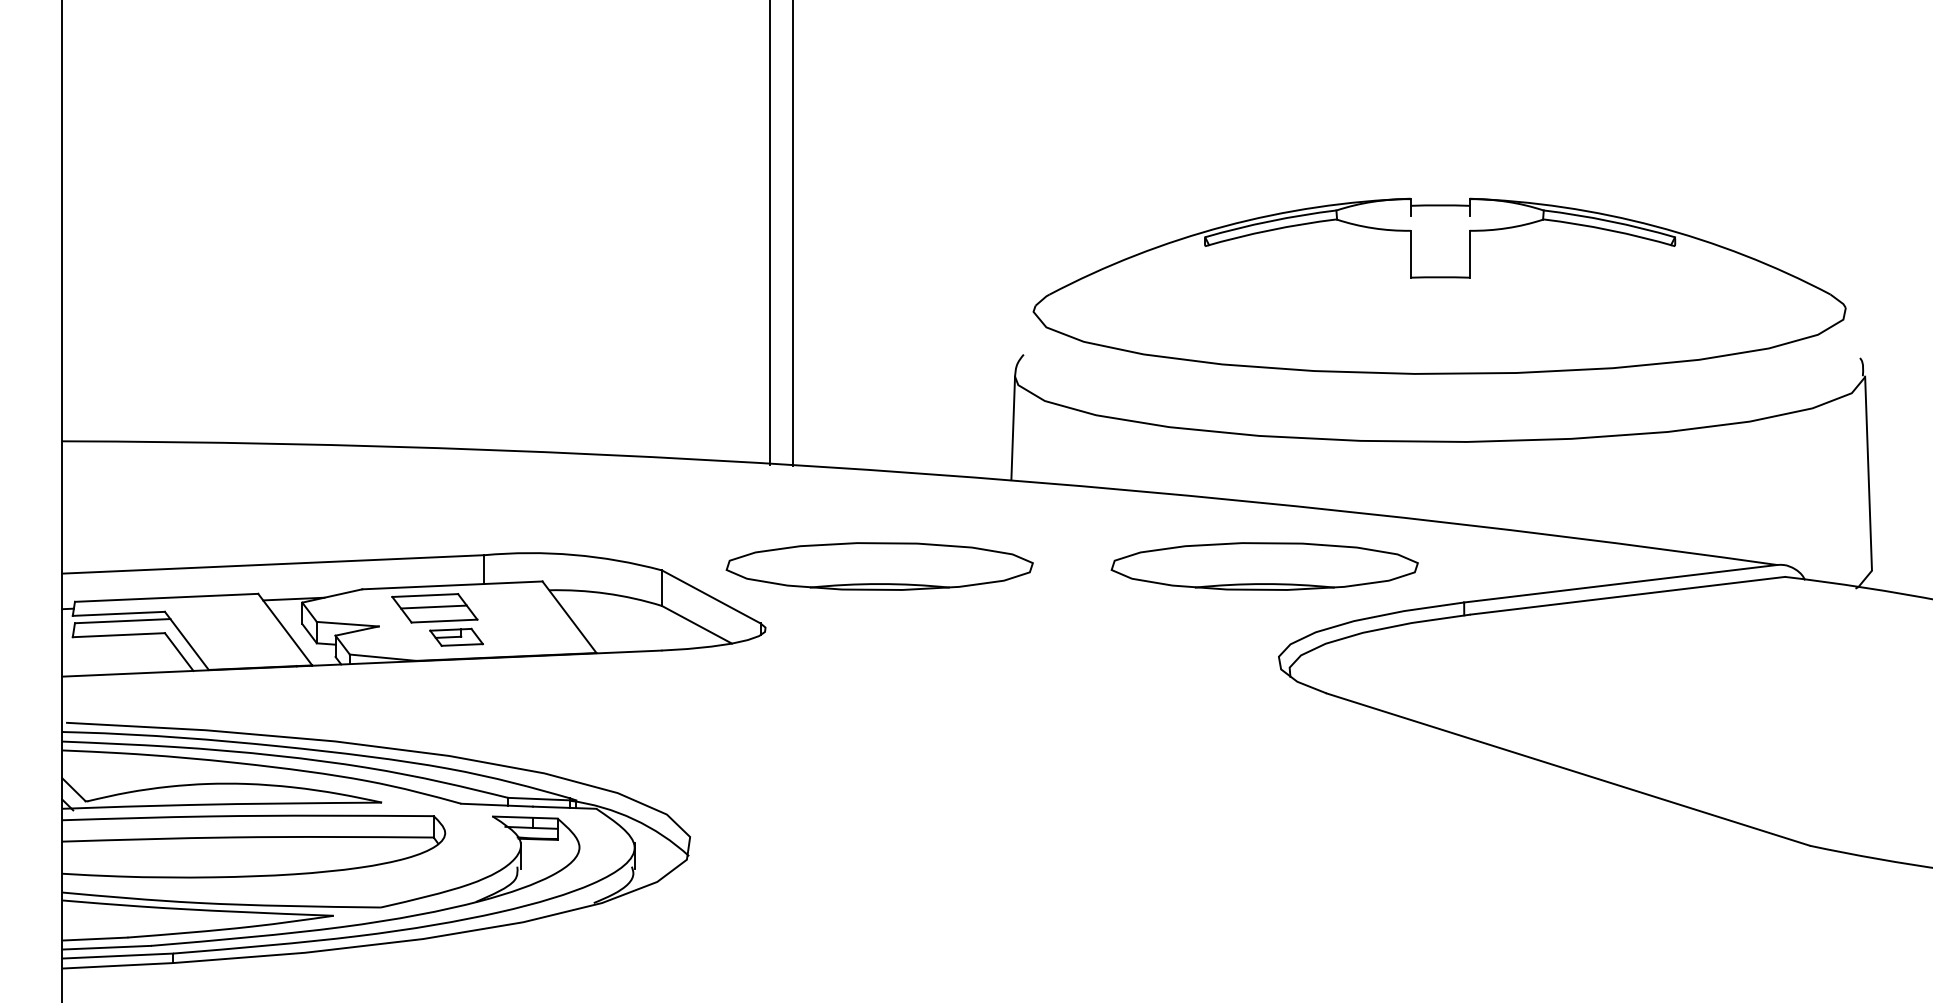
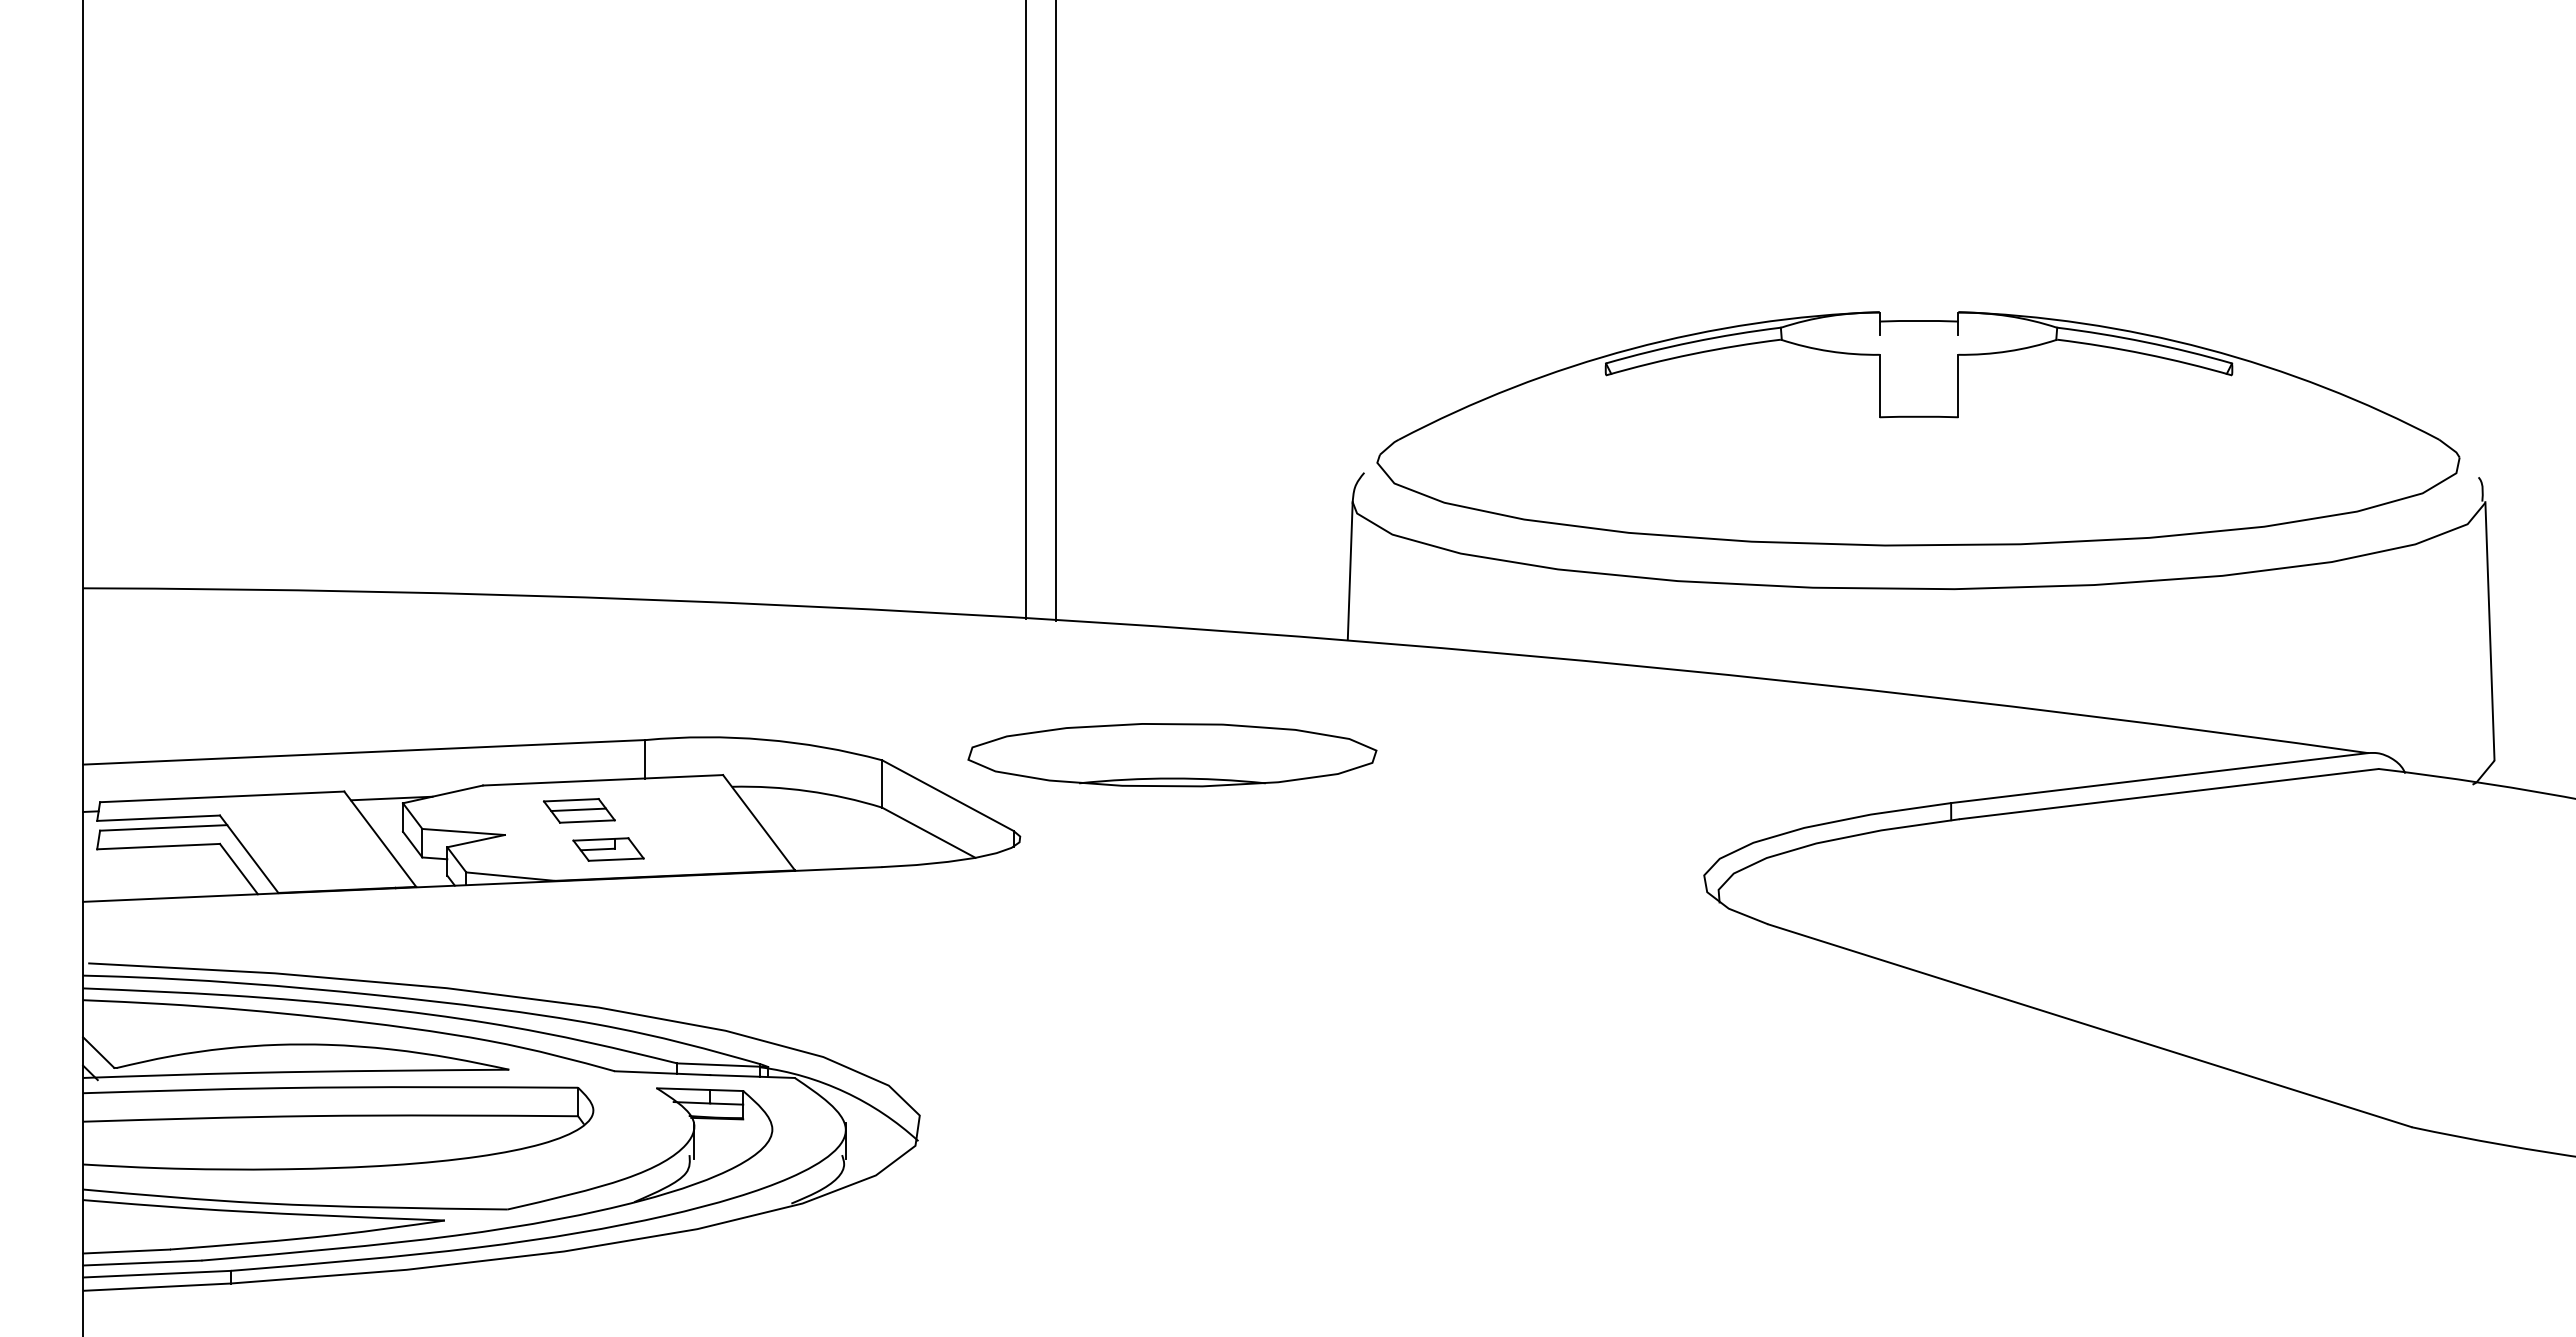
part: (1439, 286) -> (1918, 428), moved
part: (1264, 566) -> (1685, 755), removed
part: (434, 608) -> (578, 810), size x0.62

